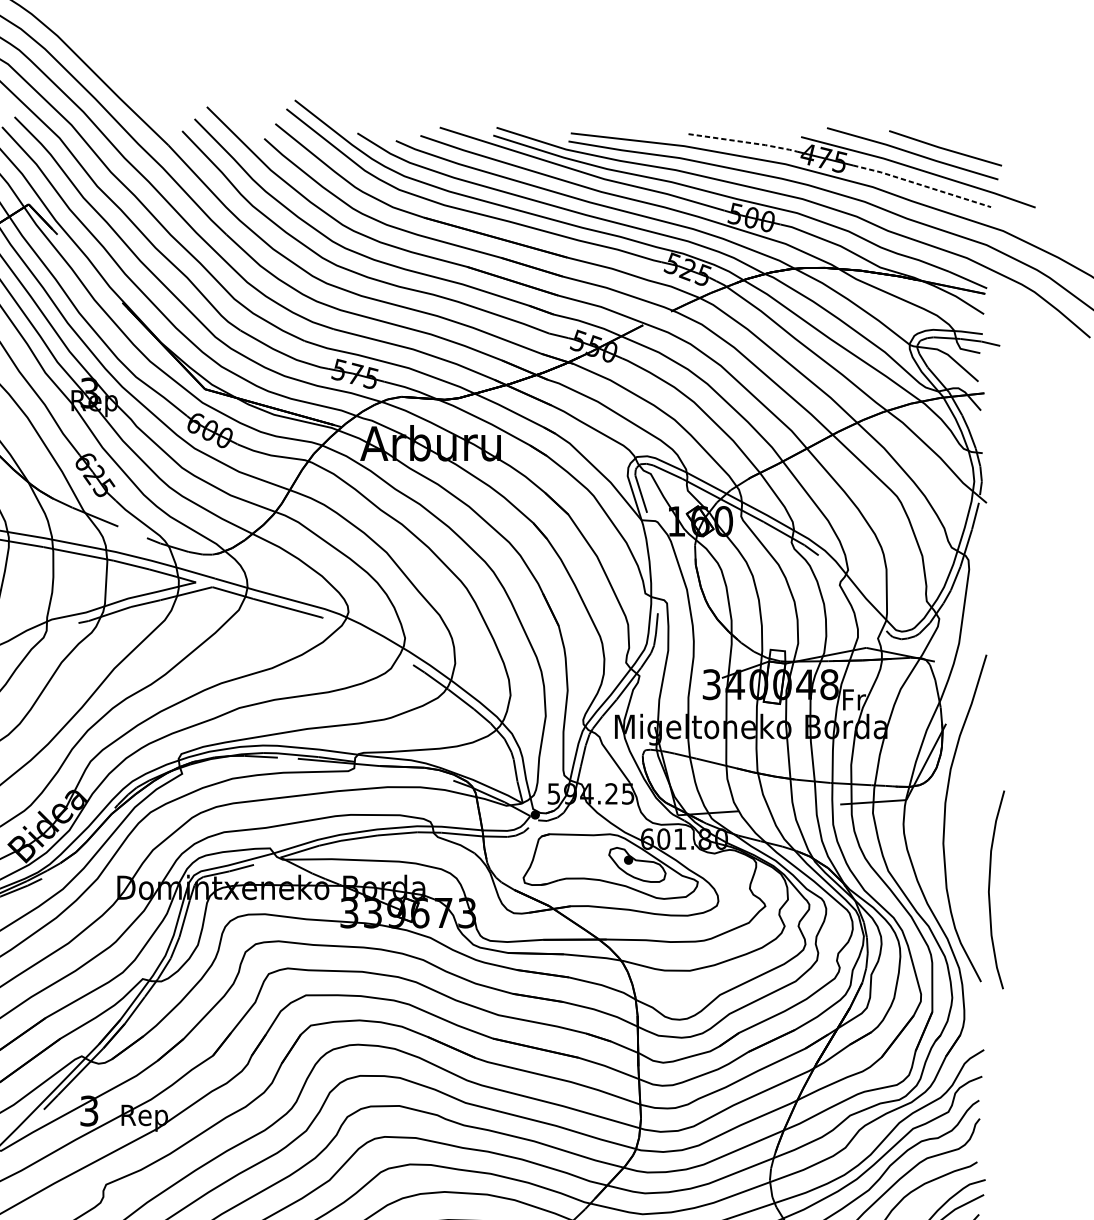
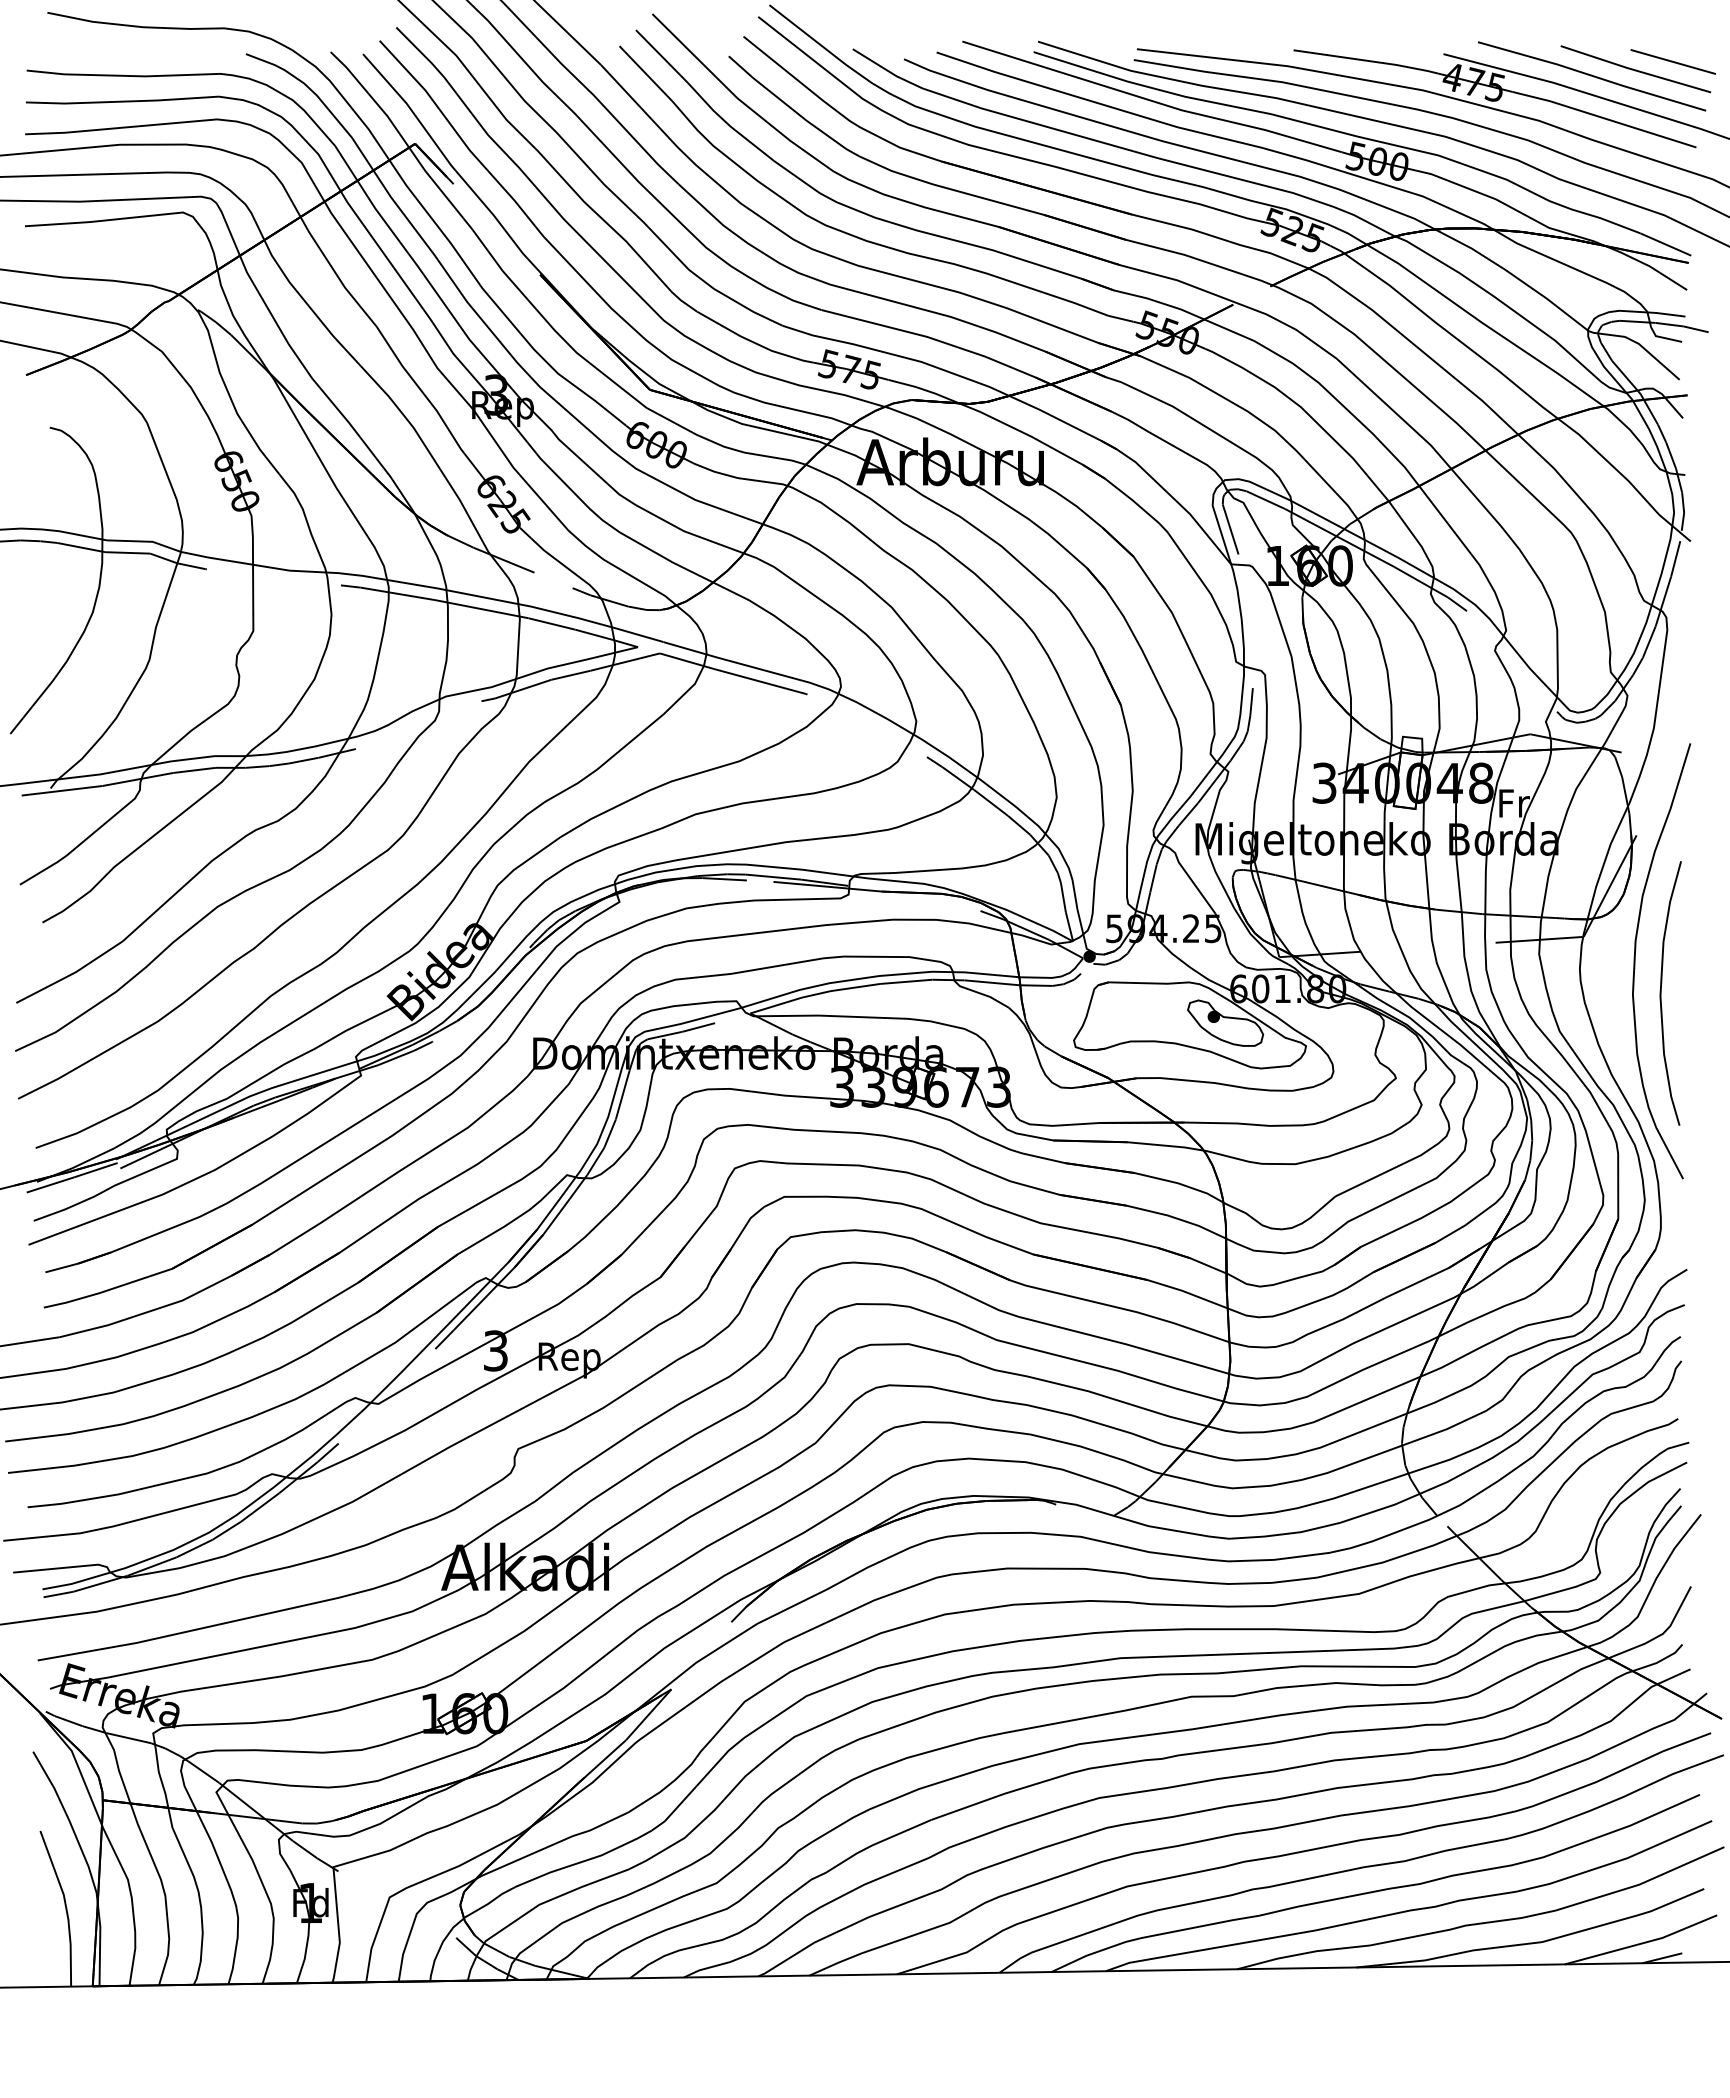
line: (744, 141) -> (1367, 60), dashed -> solid
line: (973, 142) -> (1672, 61), added
line: (922, 185) -> (1604, 118), dashed -> solid
curve: (989, 889) -> (1661, 993), moved

